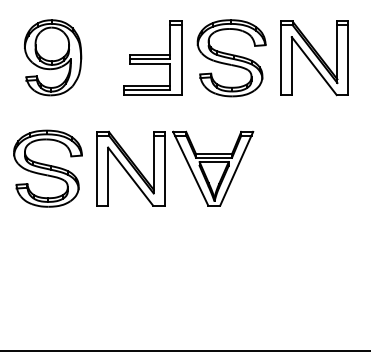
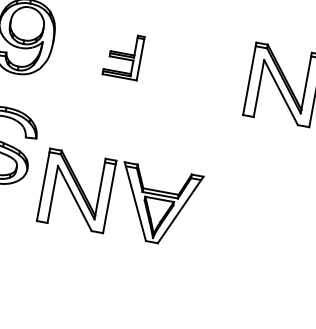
part: (152, 57) -> (123, 54), size x0.6
part: (231, 58) -> (201, 70), removed
part: (165, 168) -> (110, 196), moved

